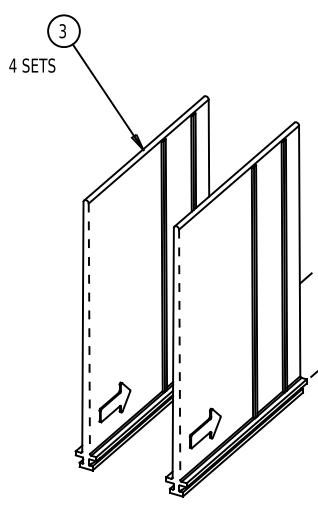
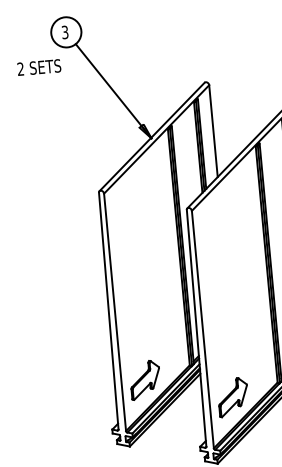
text: (12, 65) -> (20, 69), 4 -> 2
line: (89, 329) -> (115, 313), dashed -> solid
line: (179, 355) -> (202, 330), dashed -> solid

